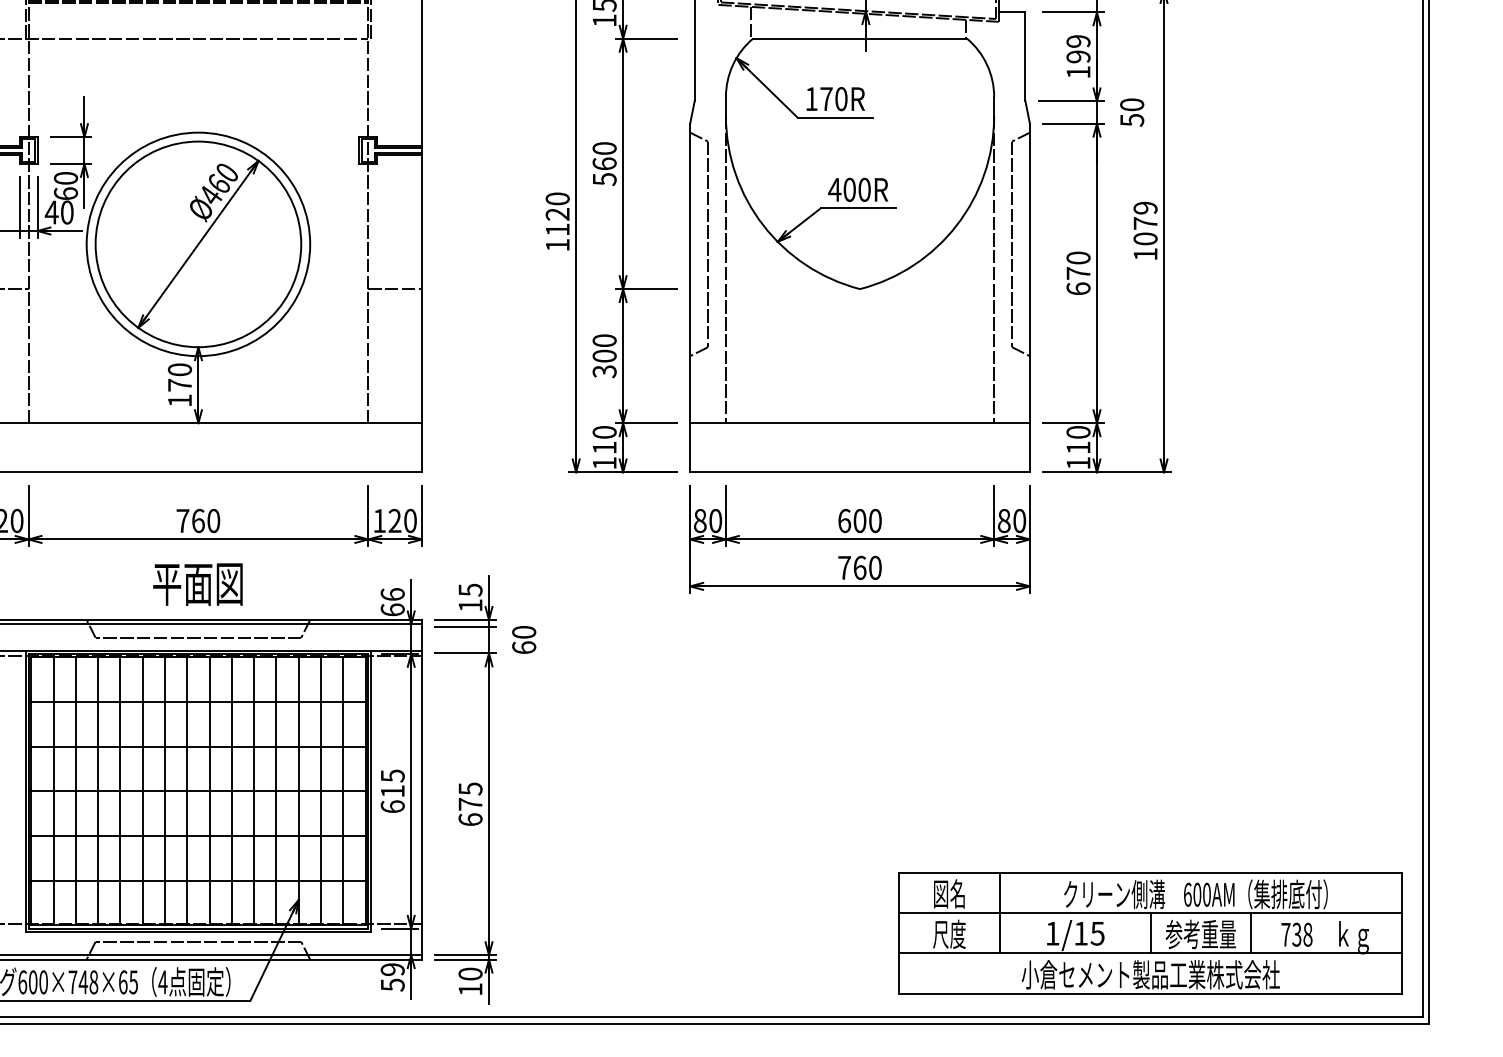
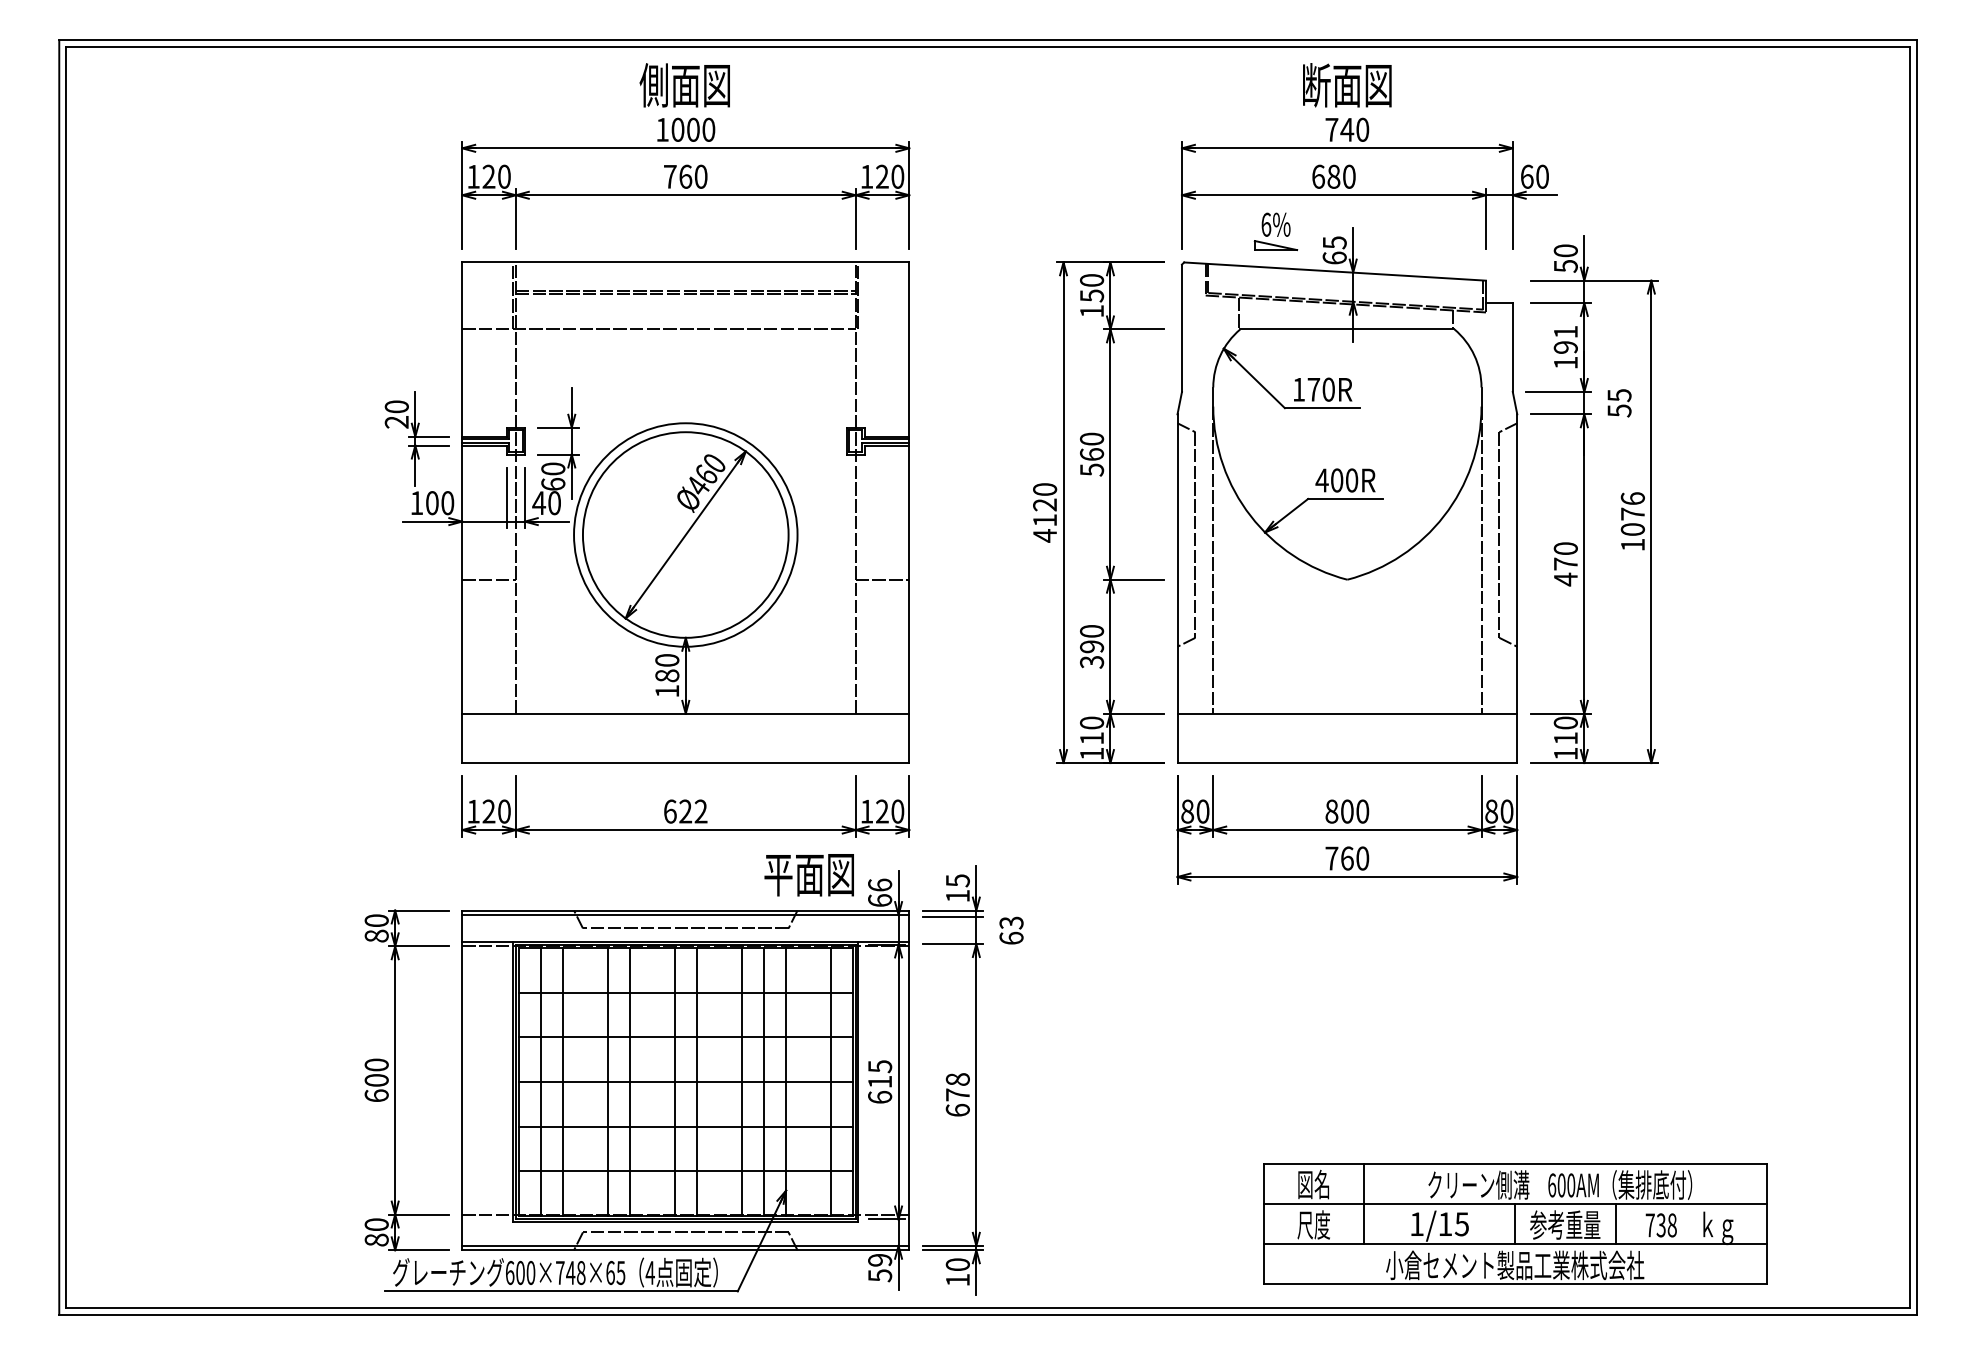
text: (1078, 40) -> (1565, 331), 199 -> 191
text: (1132, 104) -> (1619, 395), 50 -> 55
text: (1145, 207) -> (1632, 498), 1079 -> 1076
text: (557, 244) -> (1044, 535), 1120 -> 4120
text: (1078, 288) -> (1565, 579), 670 -> 470
text: (605, 355) -> (1092, 646), 300 -> 390
text: (180, 384) -> (667, 675), 170 -> 180
text: (198, 520) -> (685, 811), 760 -> 622
text: (844, 520) -> (1331, 811), 600 -> 800
text: (197, 584) -> (808, 875), moved
text: (524, 631) -> (1011, 922), 60 -> 63
text: (470, 788) -> (957, 1079), 675 -> 678
line: (98, 790) -> (585, 1081), removed
line: (165, 790) -> (652, 1081), removed
line: (232, 790) -> (719, 1081), removed
line: (321, 790) -> (808, 1081), removed
part: (1151, 932) -> (1515, 1223), moved

